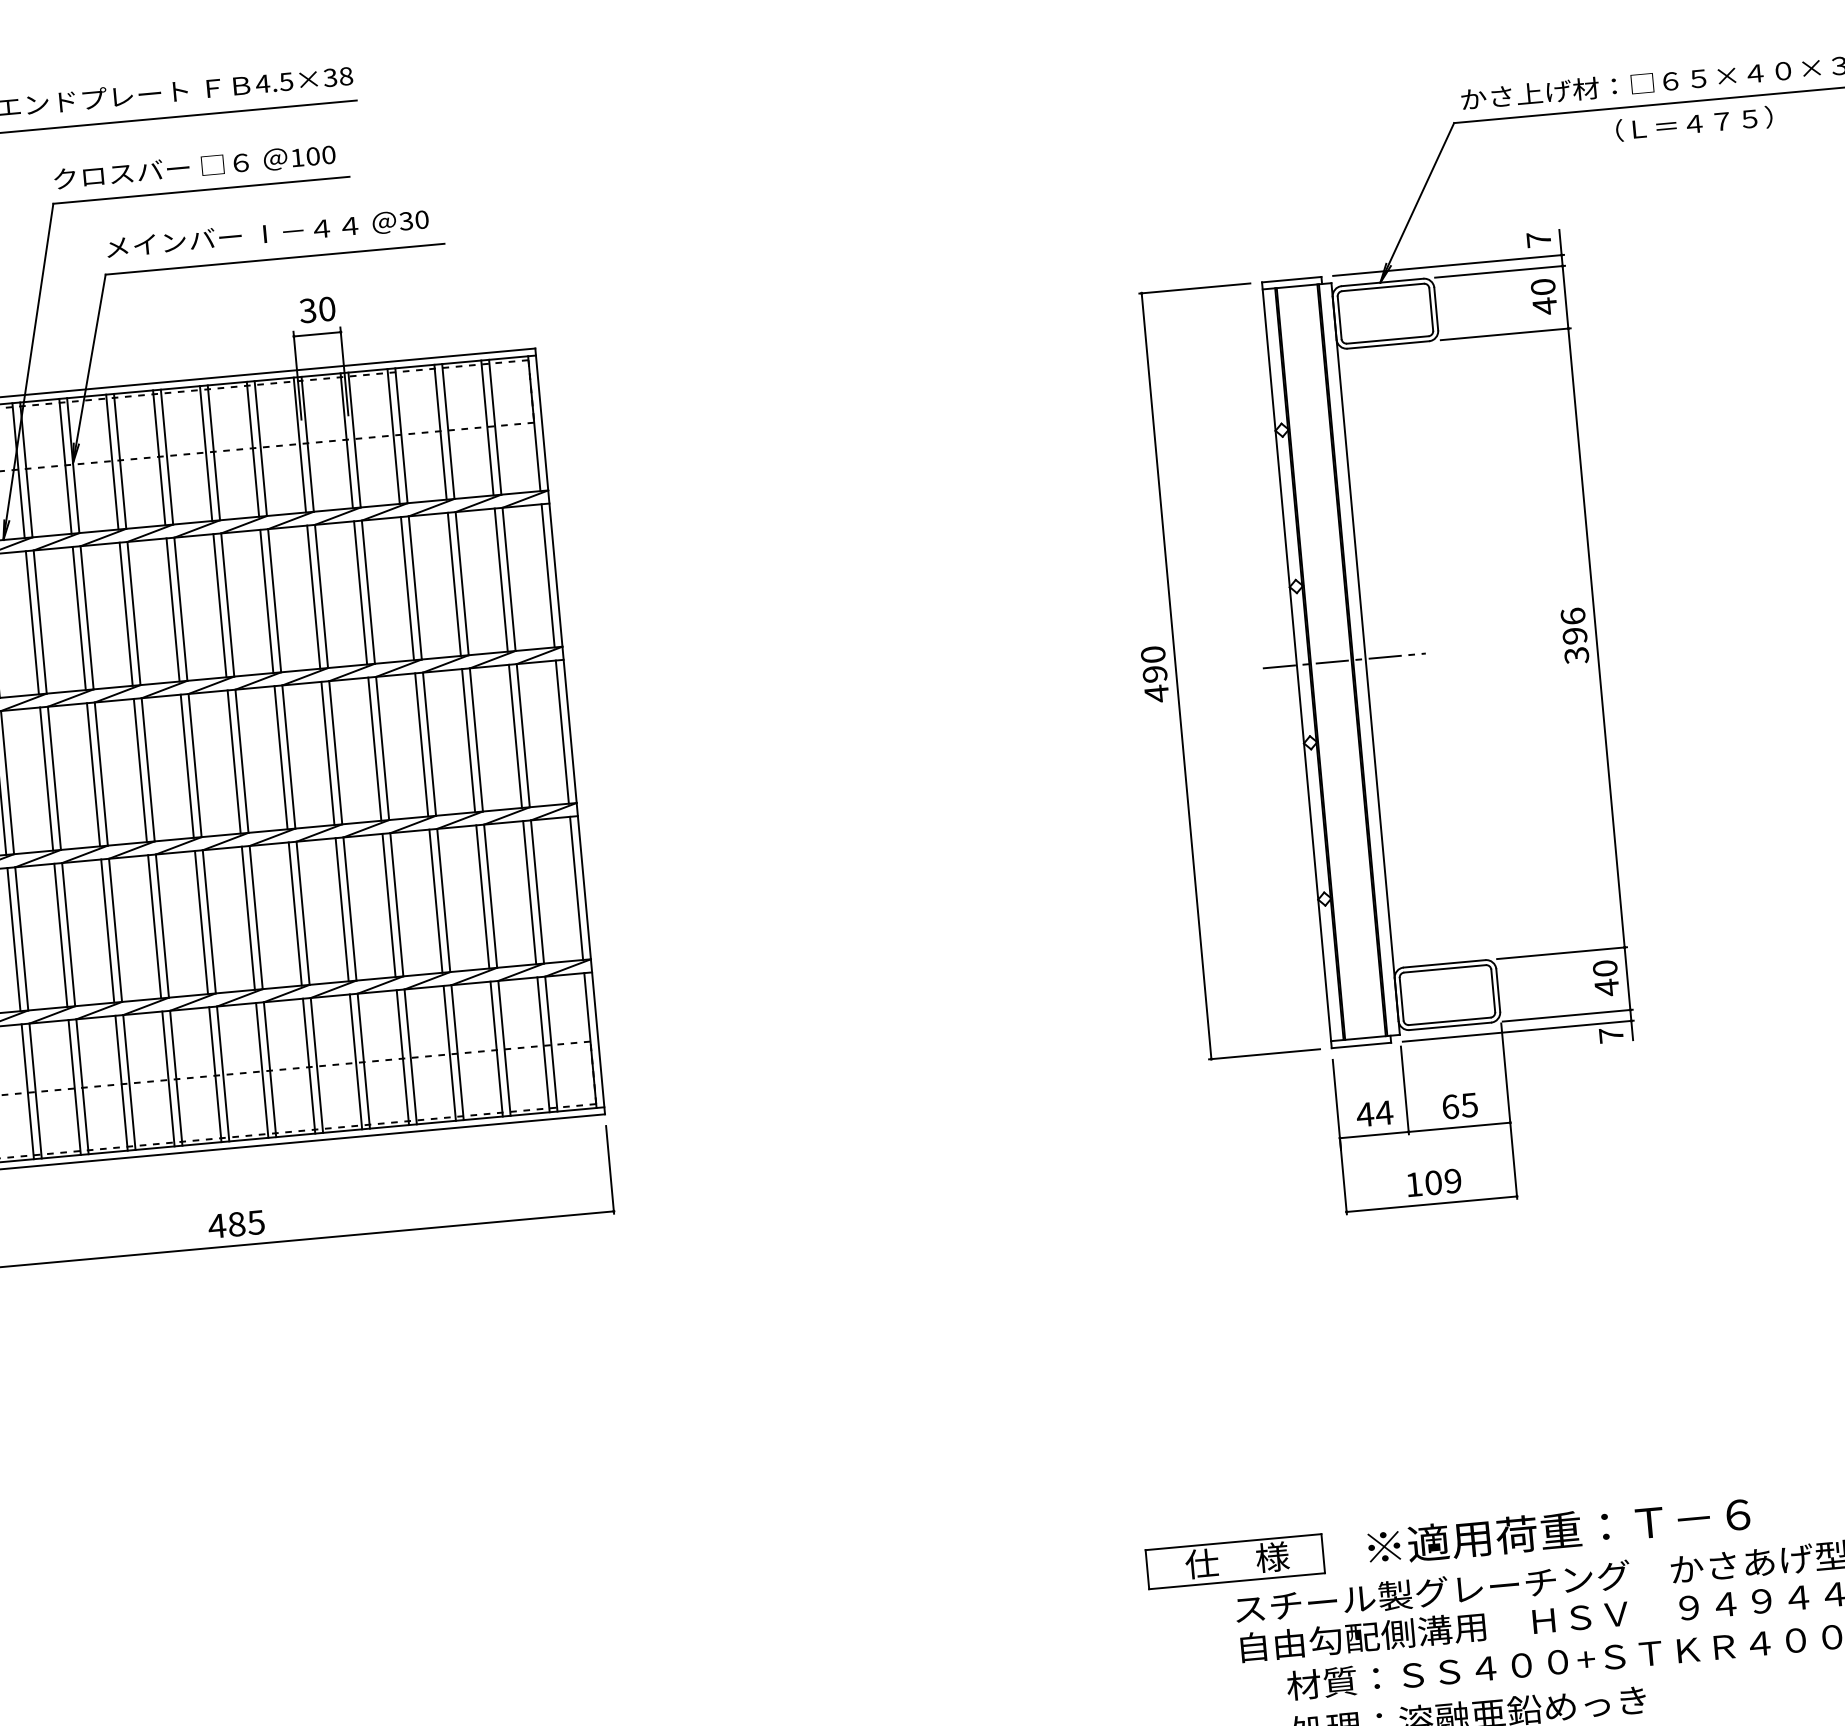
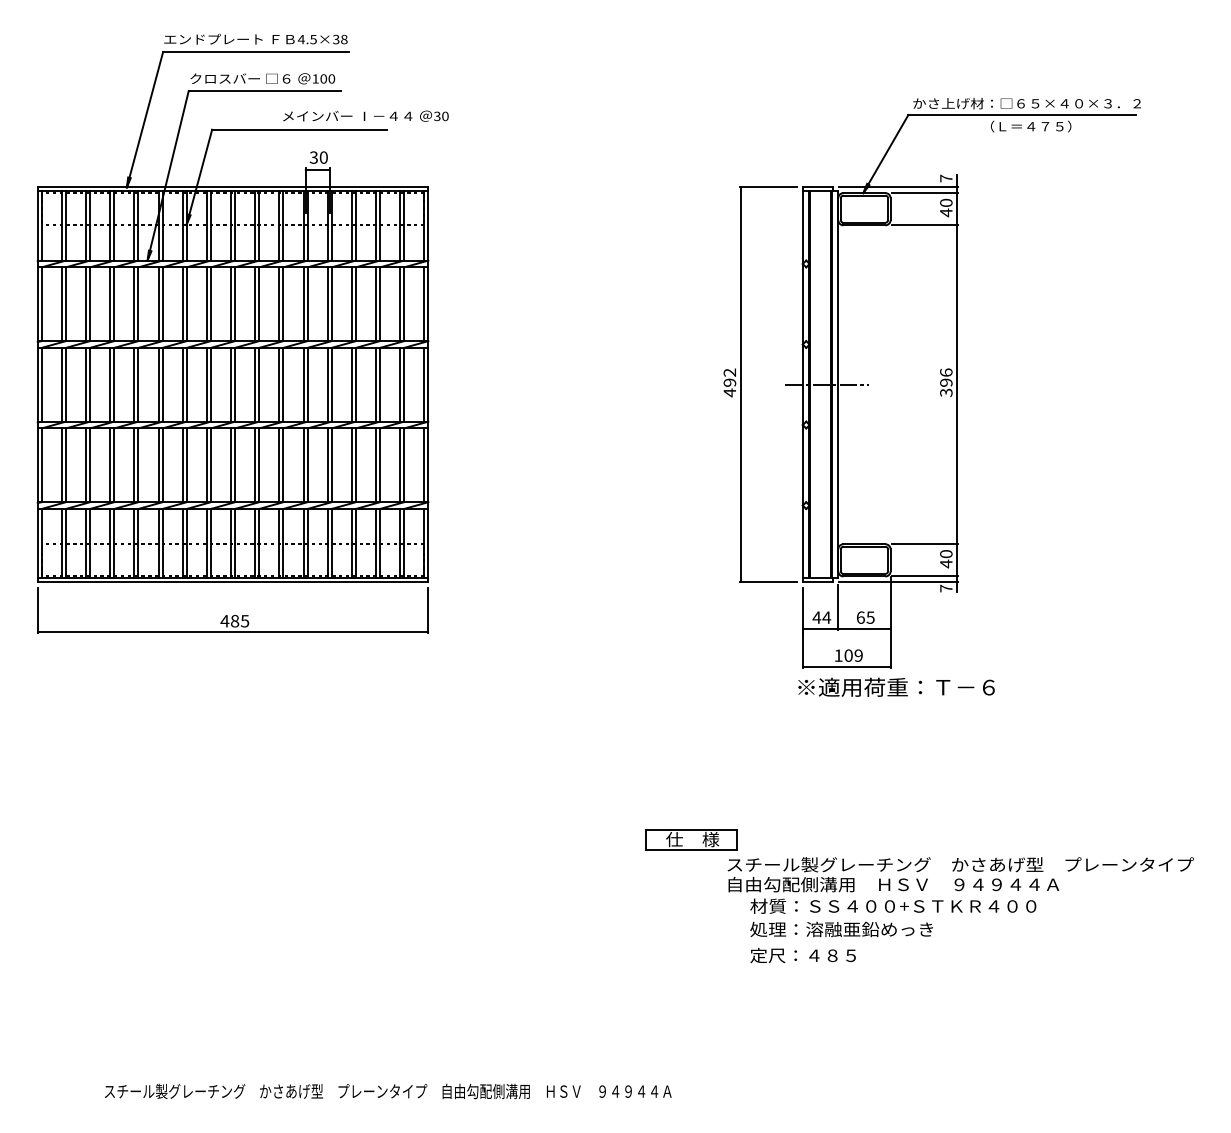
text: (266, 232) -> (365, 115), moved
text: (1152, 654) -> (729, 372), 490 -> 492
text: (1558, 1529) -> (896, 686), moved
part: (1234, 1560) -> (691, 839), moved

